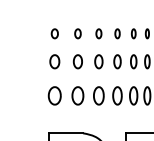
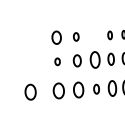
part: (54, 33) -> (56, 37), size x1.6
part: (98, 33) -> (93, 35), removed
part: (54, 61) -> (57, 61), size x0.6
part: (98, 61) -> (94, 59), size x1.4
part: (21, 95) -> (30, 91), added
part: (98, 95) -> (96, 88), size x0.6

